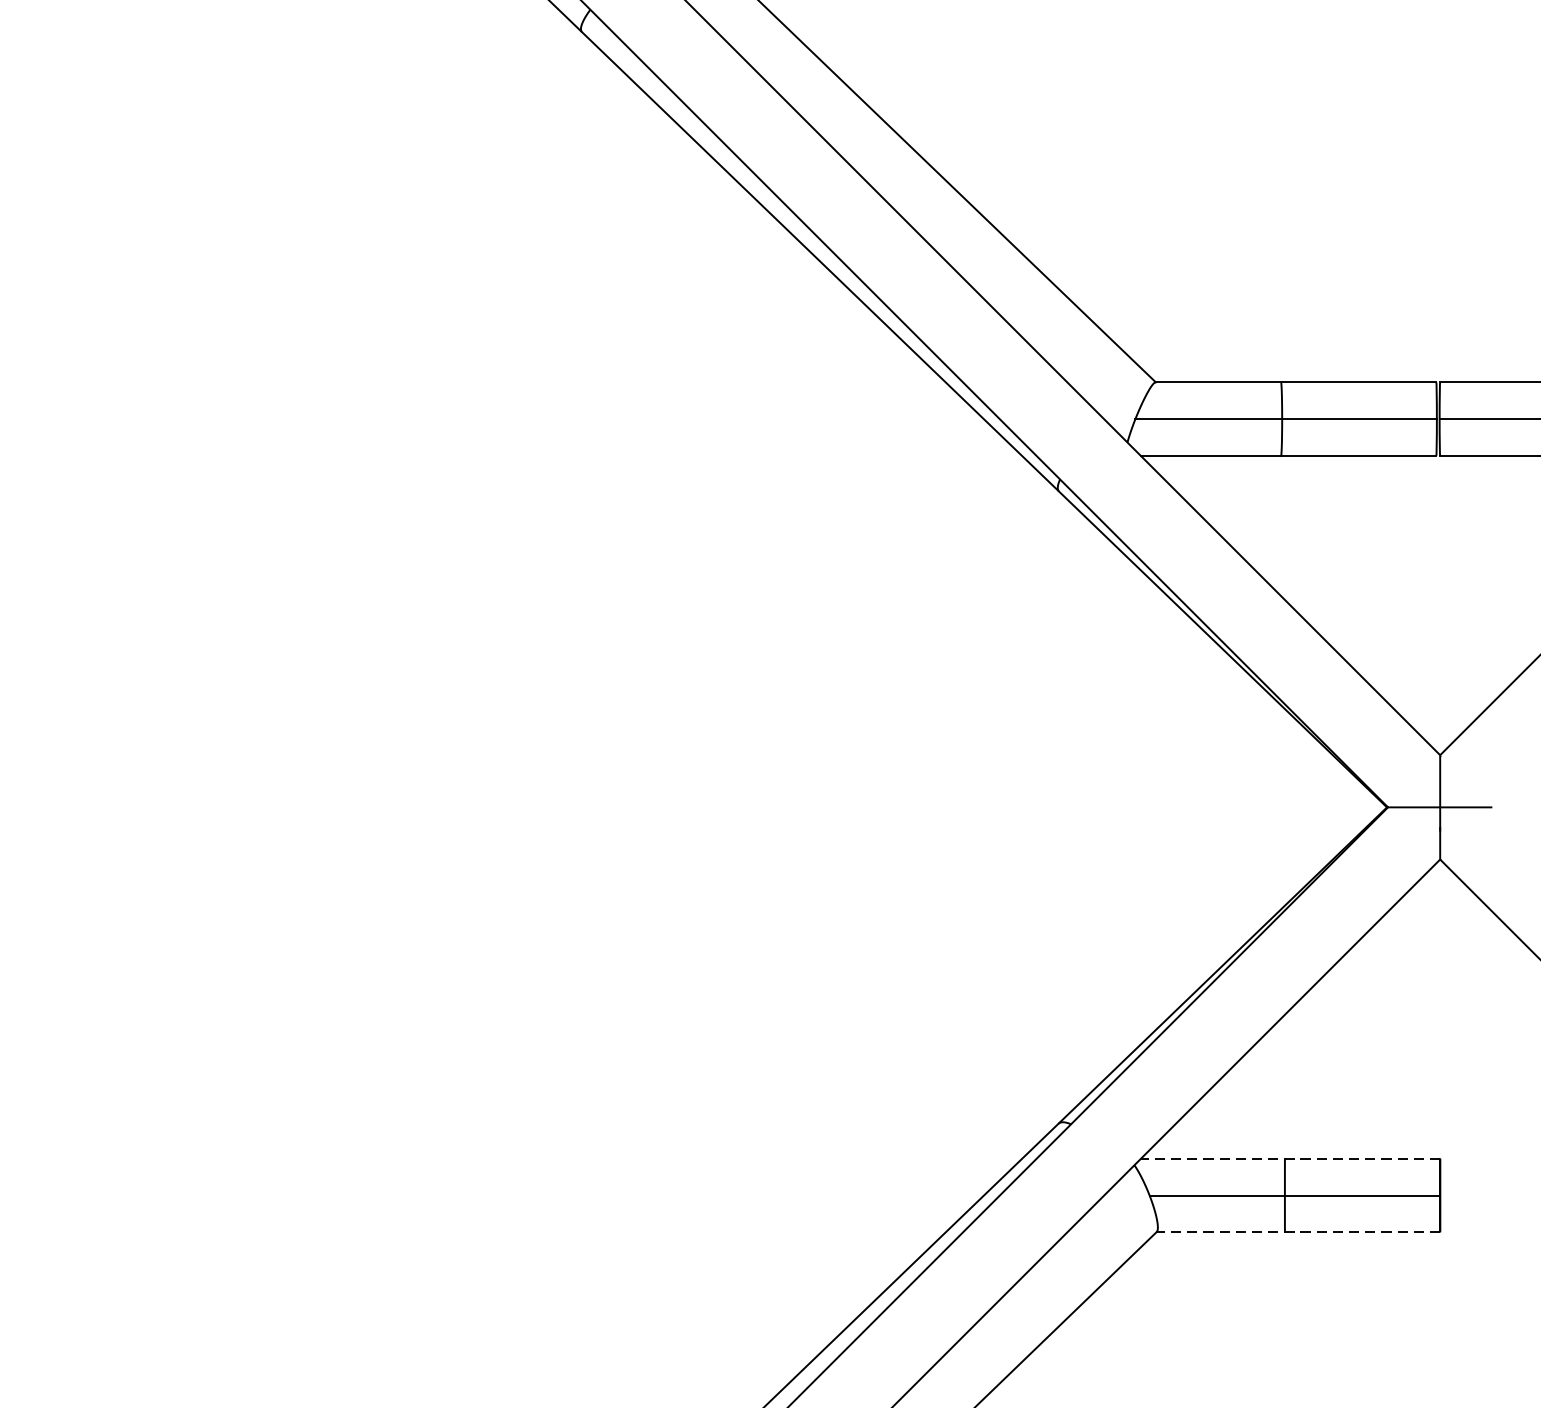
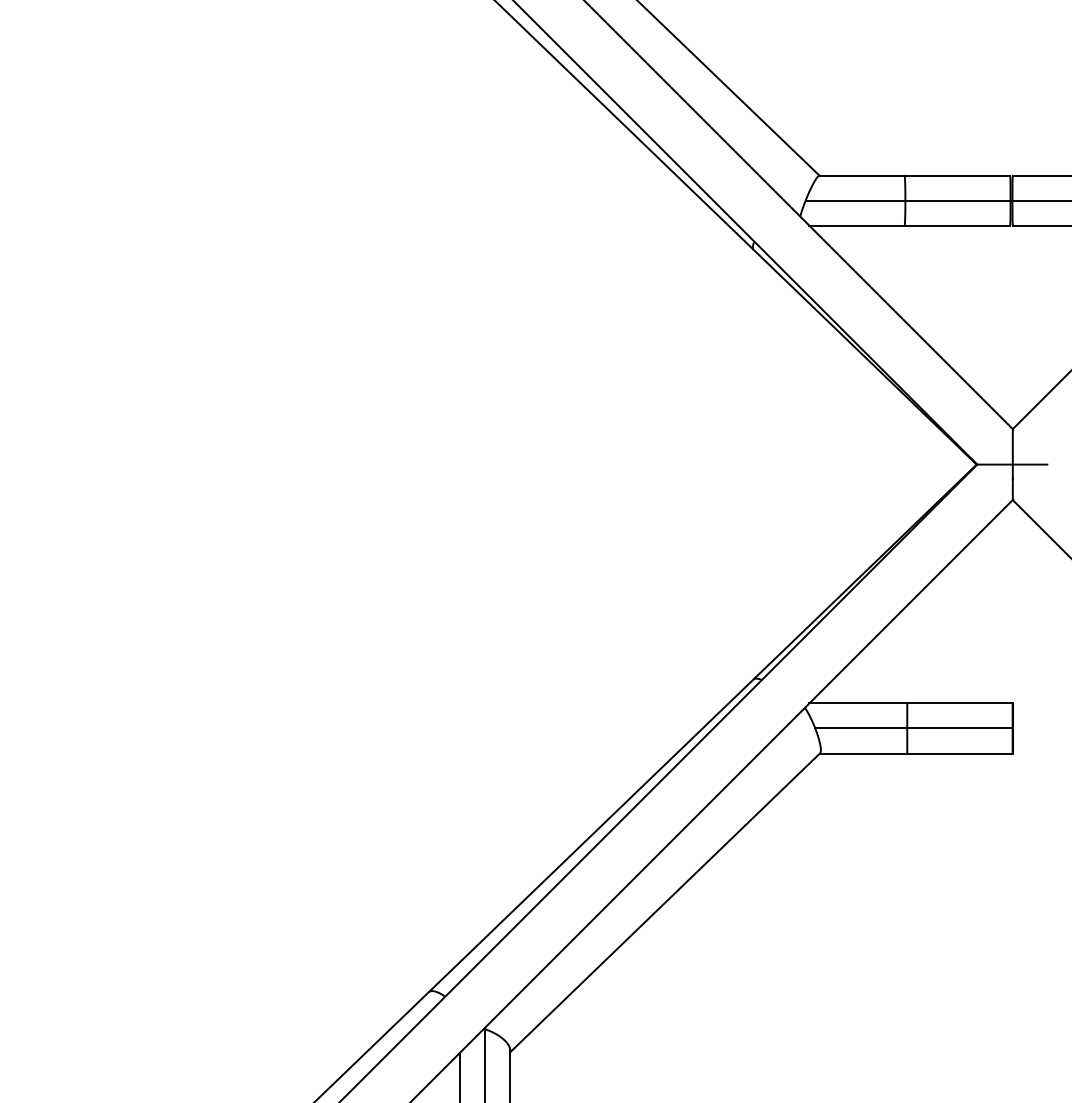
line: (1291, 1158) -> (911, 703), dashed -> solid
line: (1297, 1232) -> (915, 753), dashed -> solid

